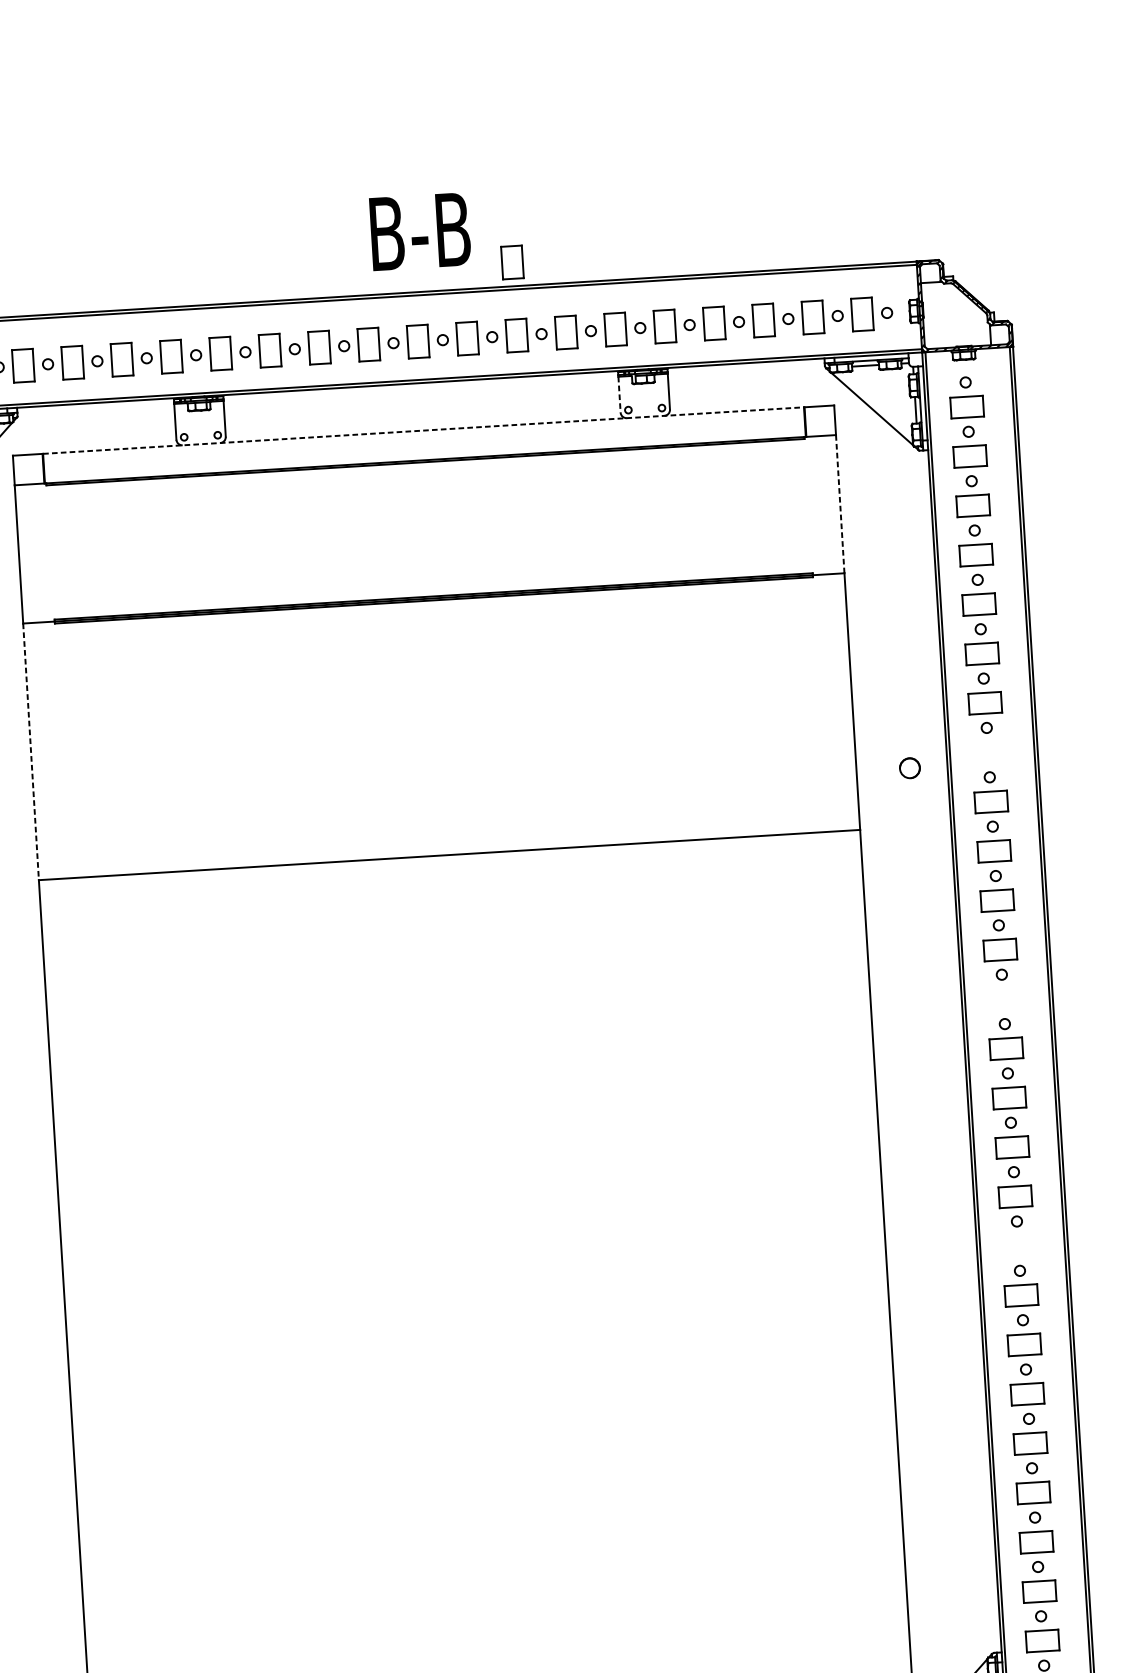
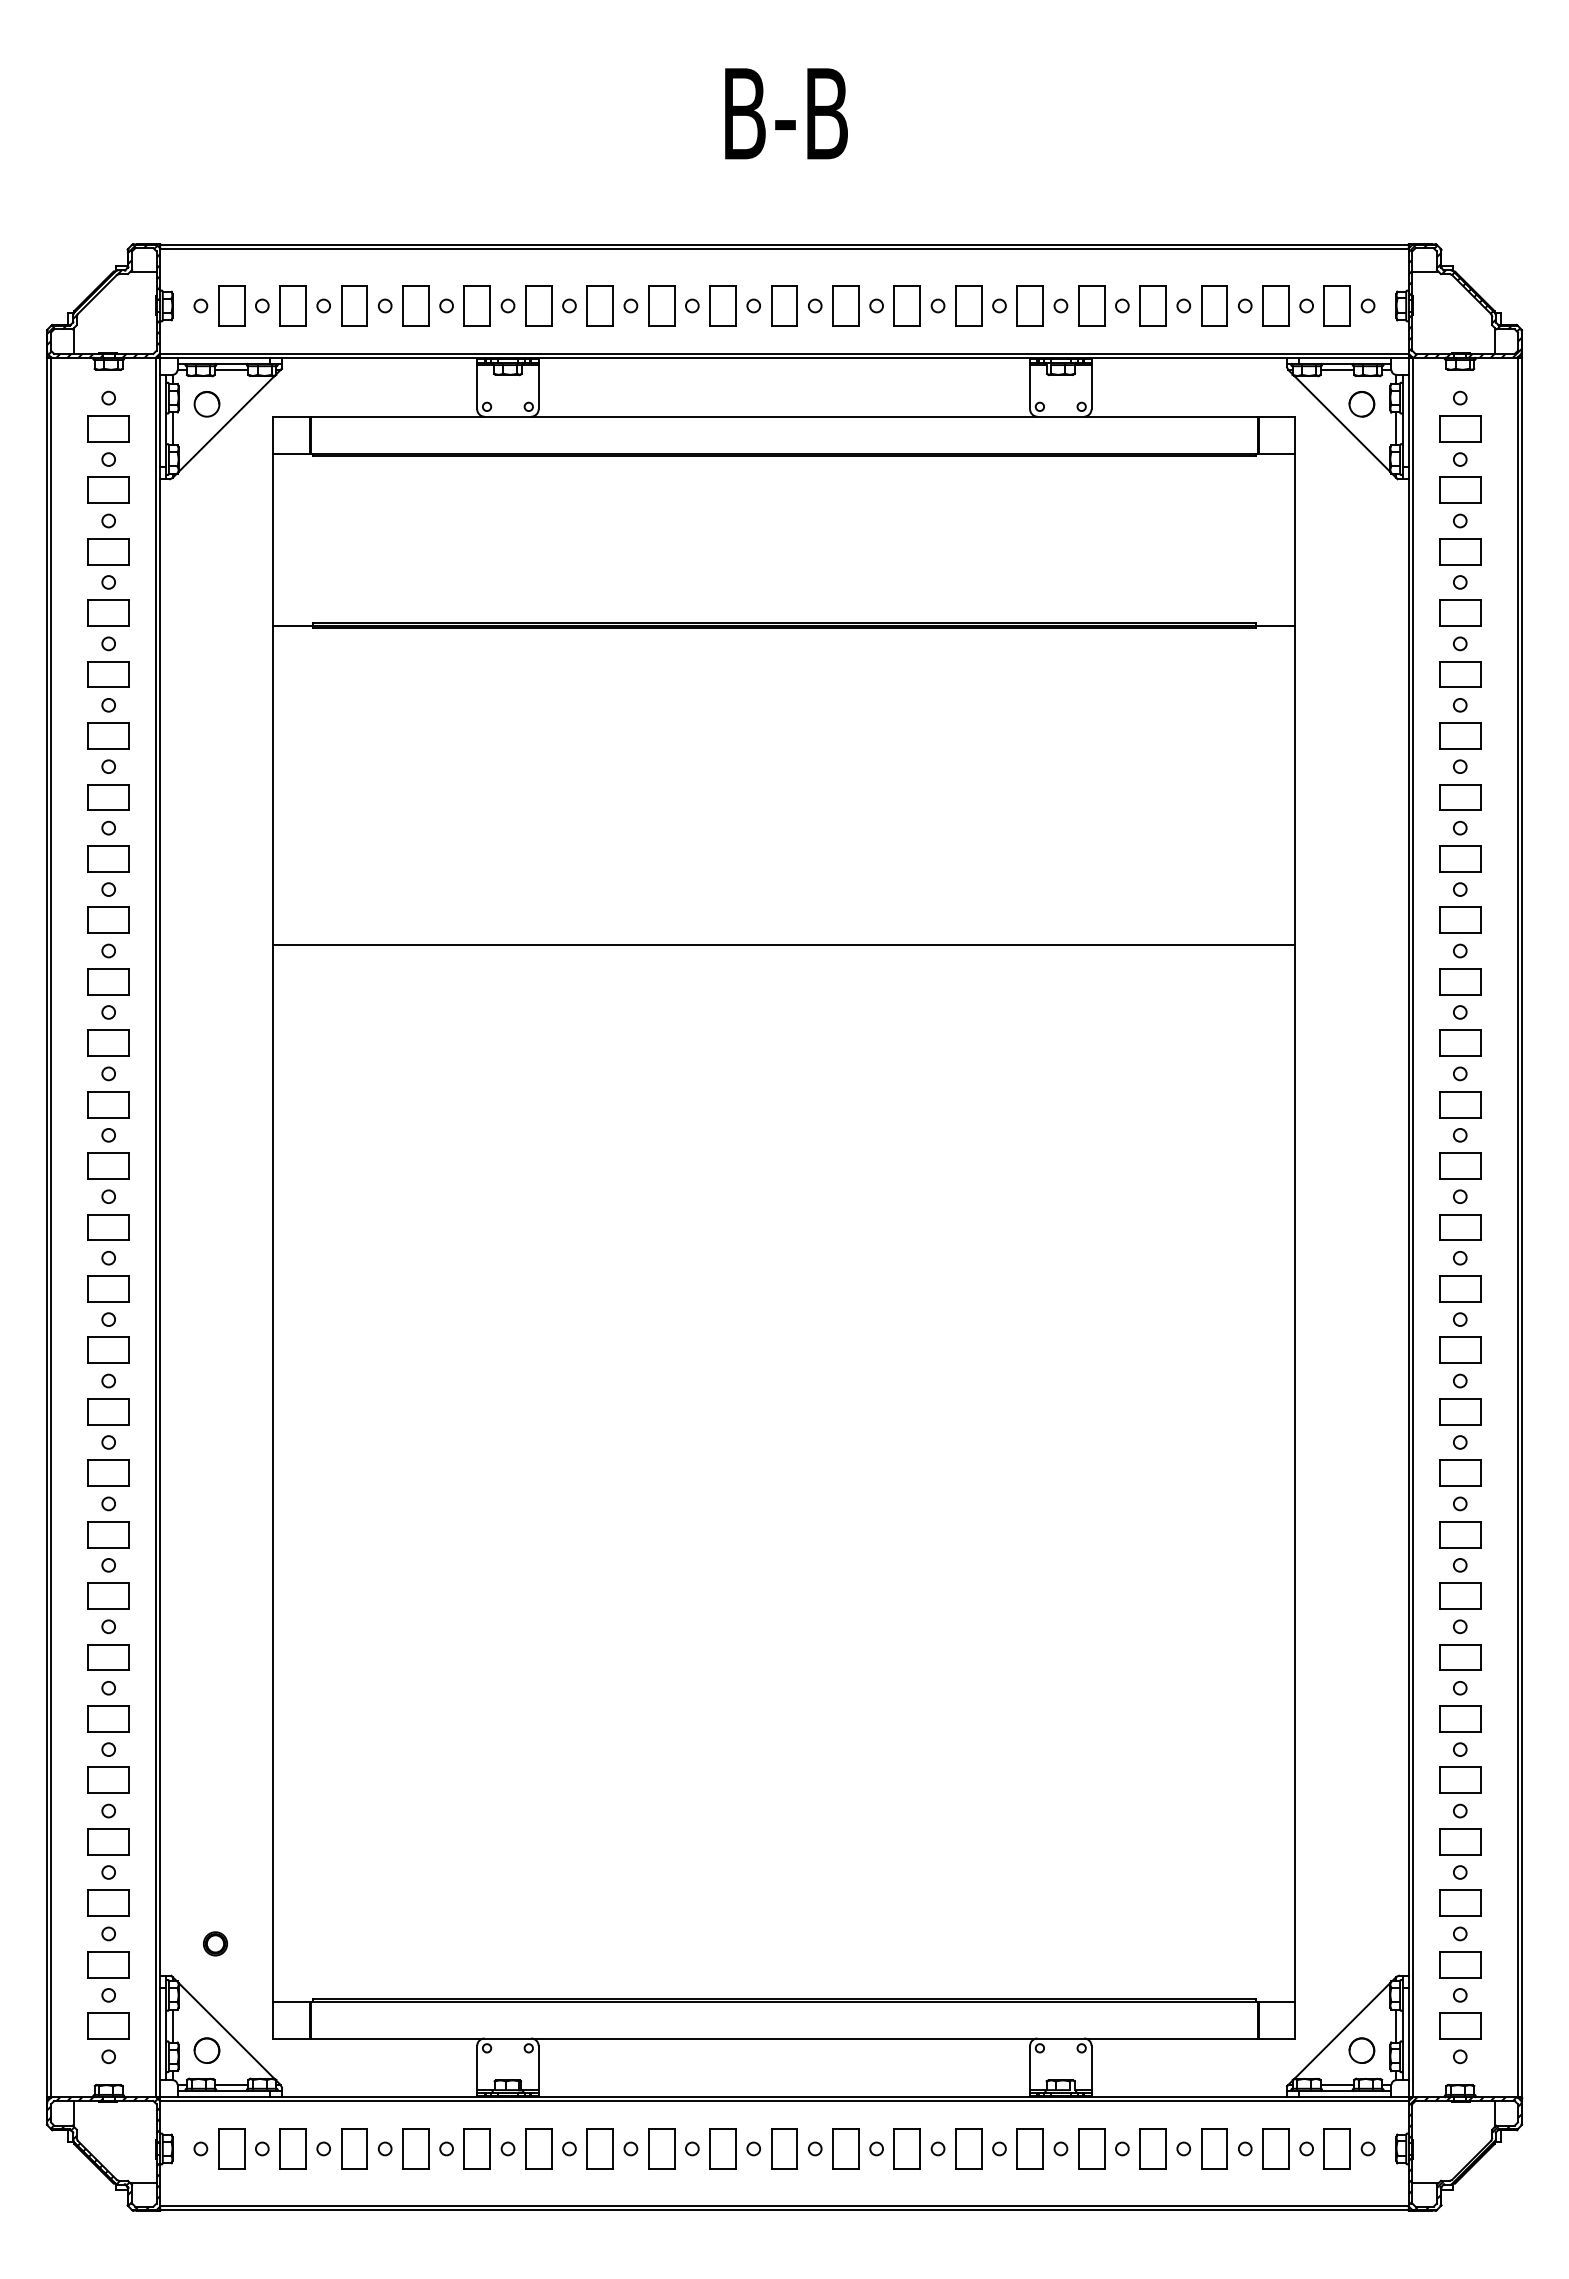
text: (420, 231) -> (786, 113), moved
part: (511, 262) -> (906, 214), removed
line: (619, 395) -> (1030, 387), dashed -> solid
line: (423, 430) -> (784, 416), dashed -> solid
line: (840, 504) -> (1295, 539), dashed -> solid
line: (31, 751) -> (273, 785), dashed -> solid
part: (988, 752) -> (1460, 858), added
part: (909, 768) -> (1361, 404), moved
part: (1003, 998) -> (1460, 1165), added
part: (1018, 1245) -> (1460, 1472), added

